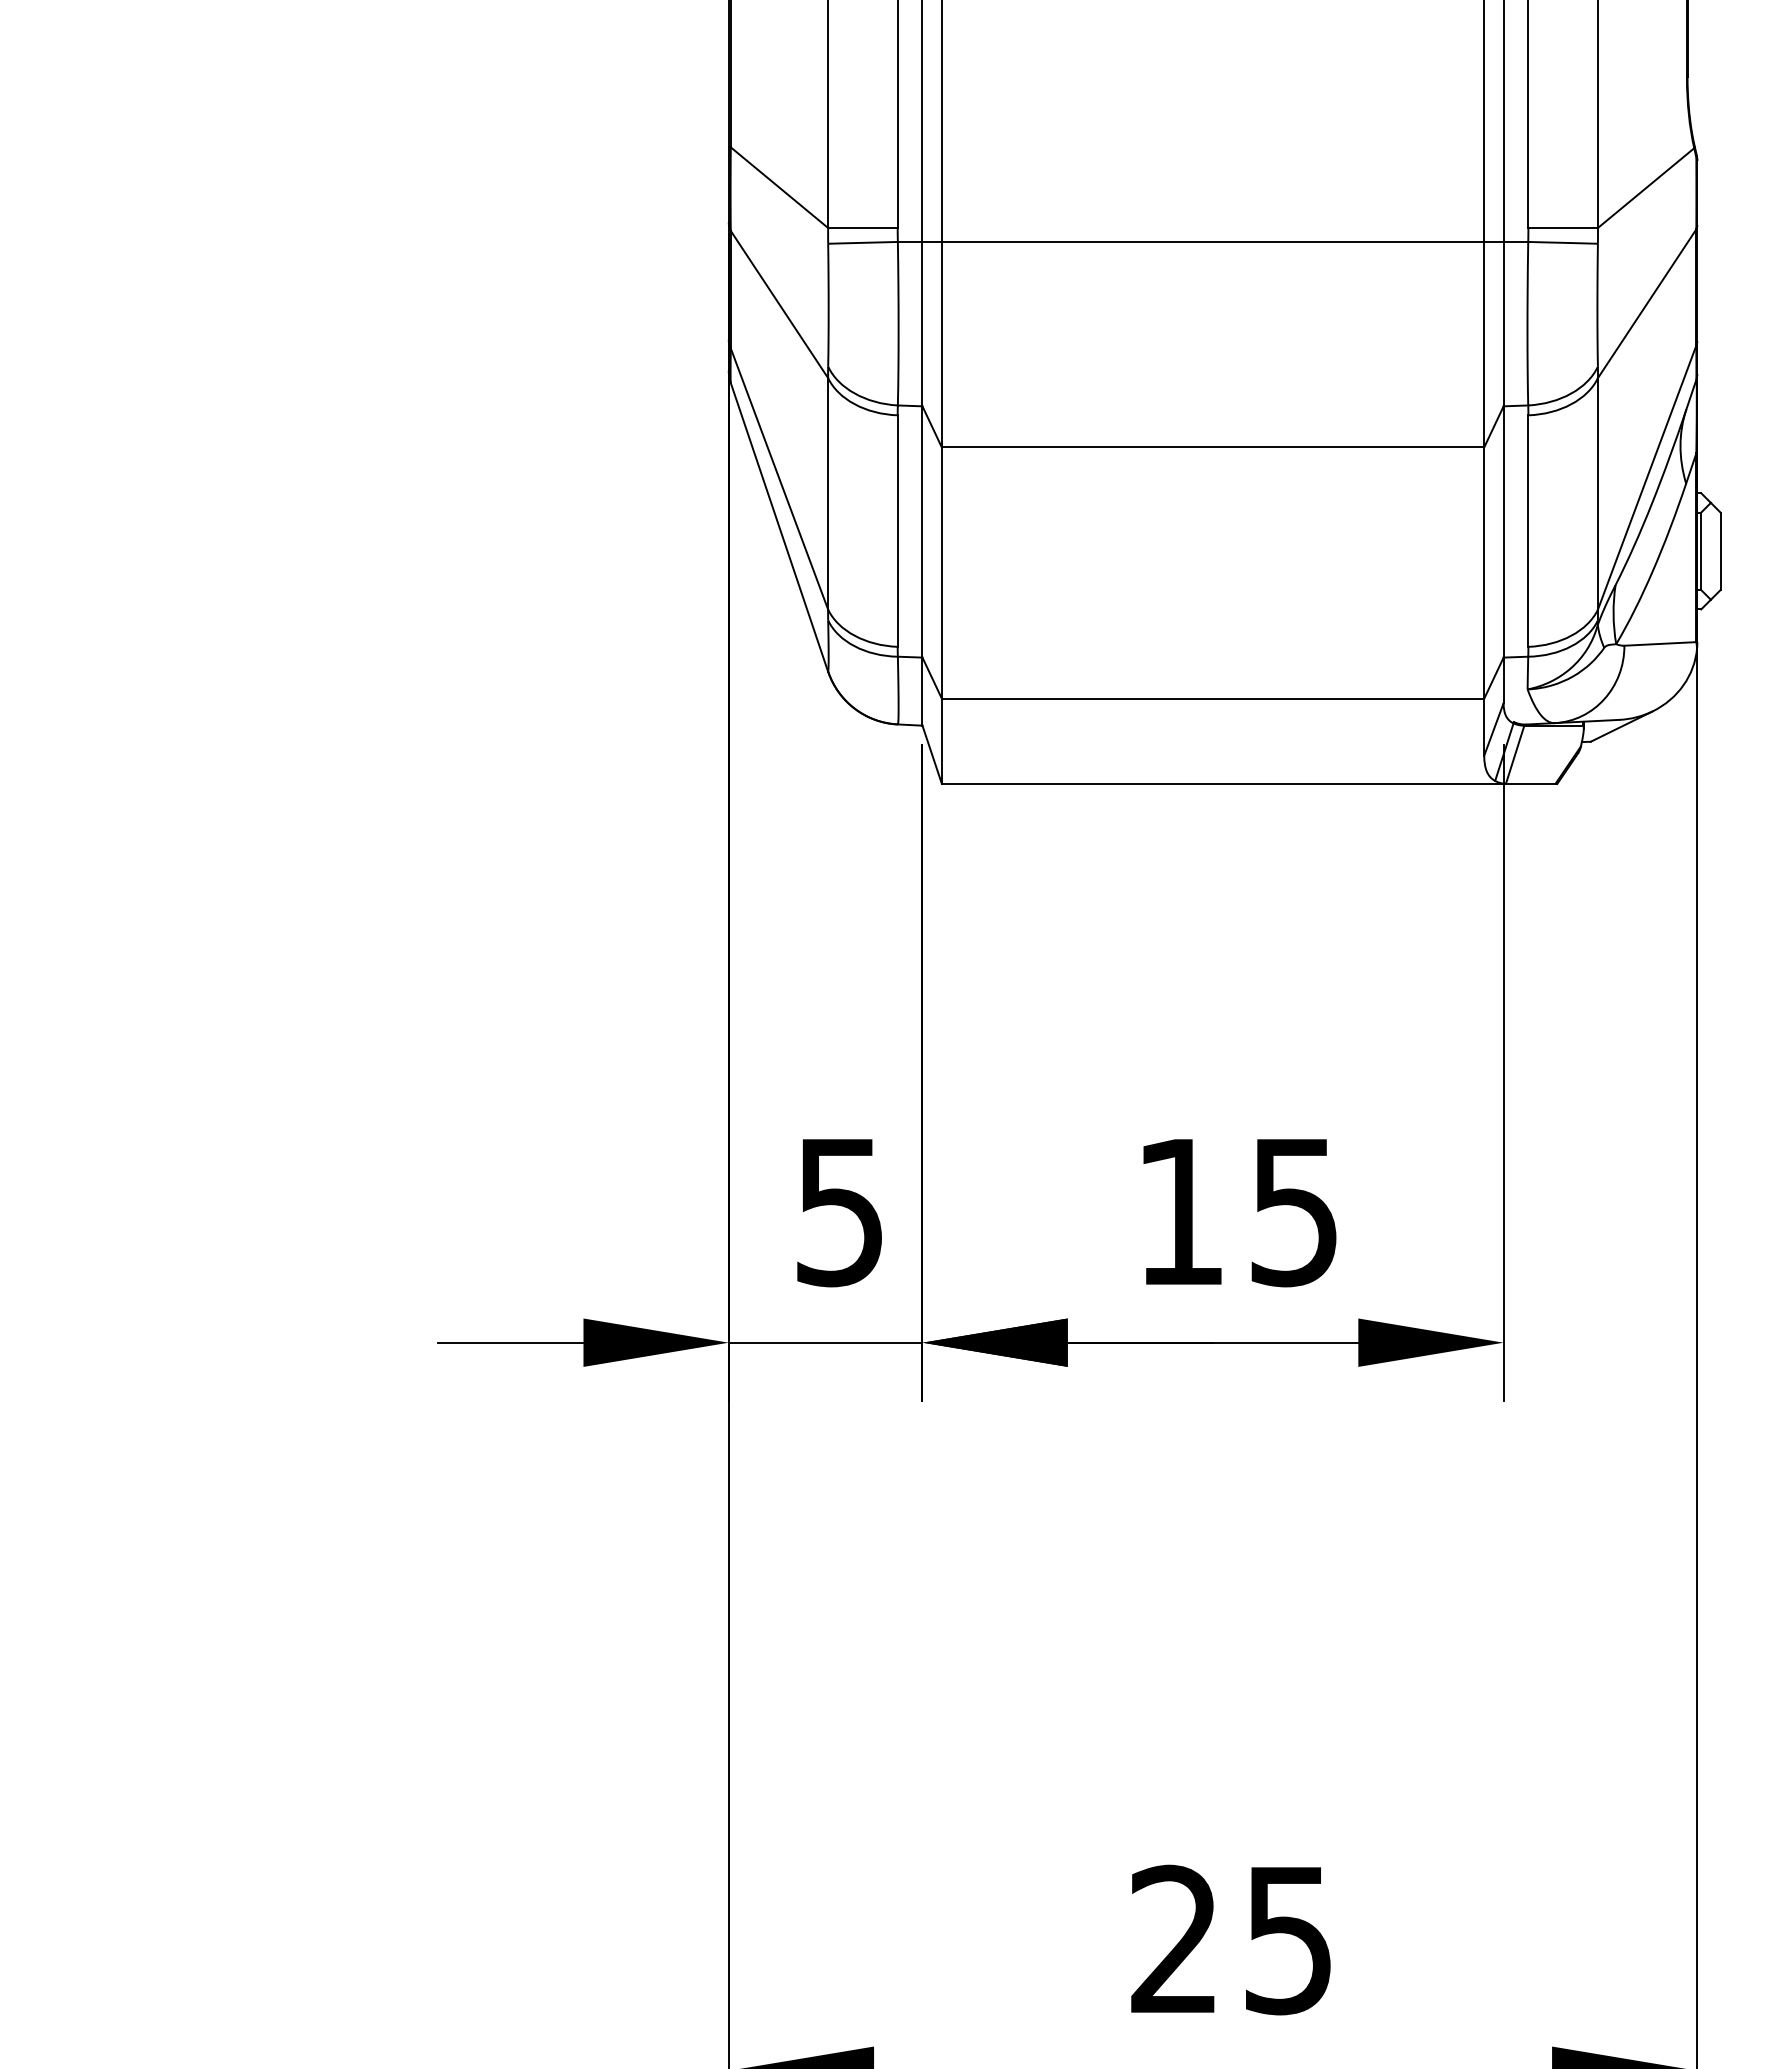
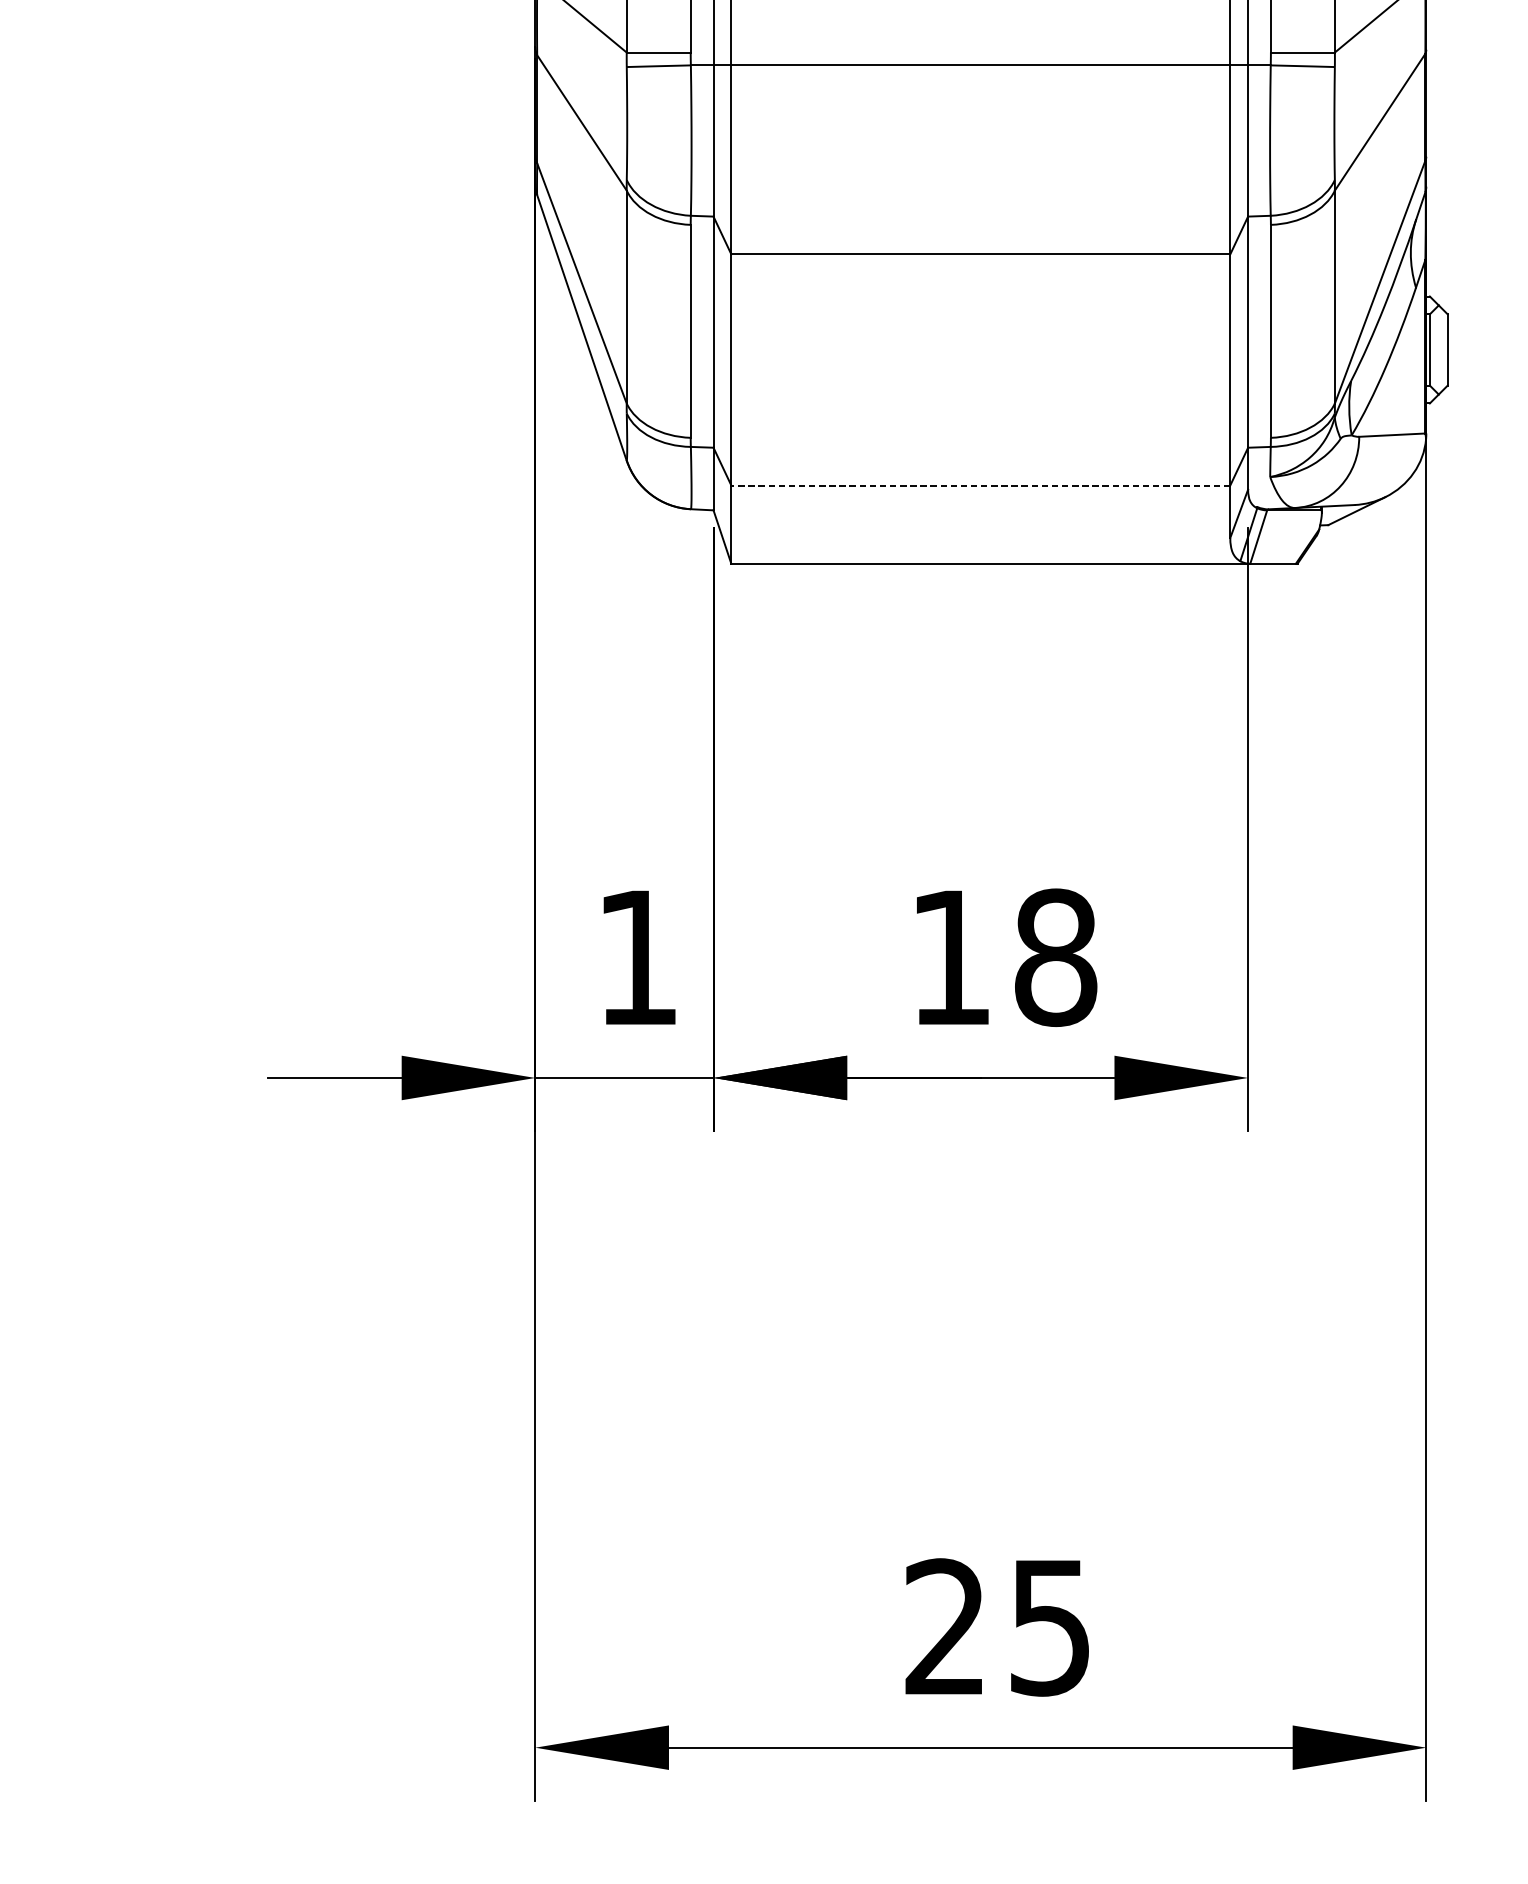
line: (1212, 698) -> (980, 485), solid -> dashed
text: (1294, 1211) -> (1055, 957), 15 -> 18
text: (839, 1213) -> (637, 959), 5 -> 1

